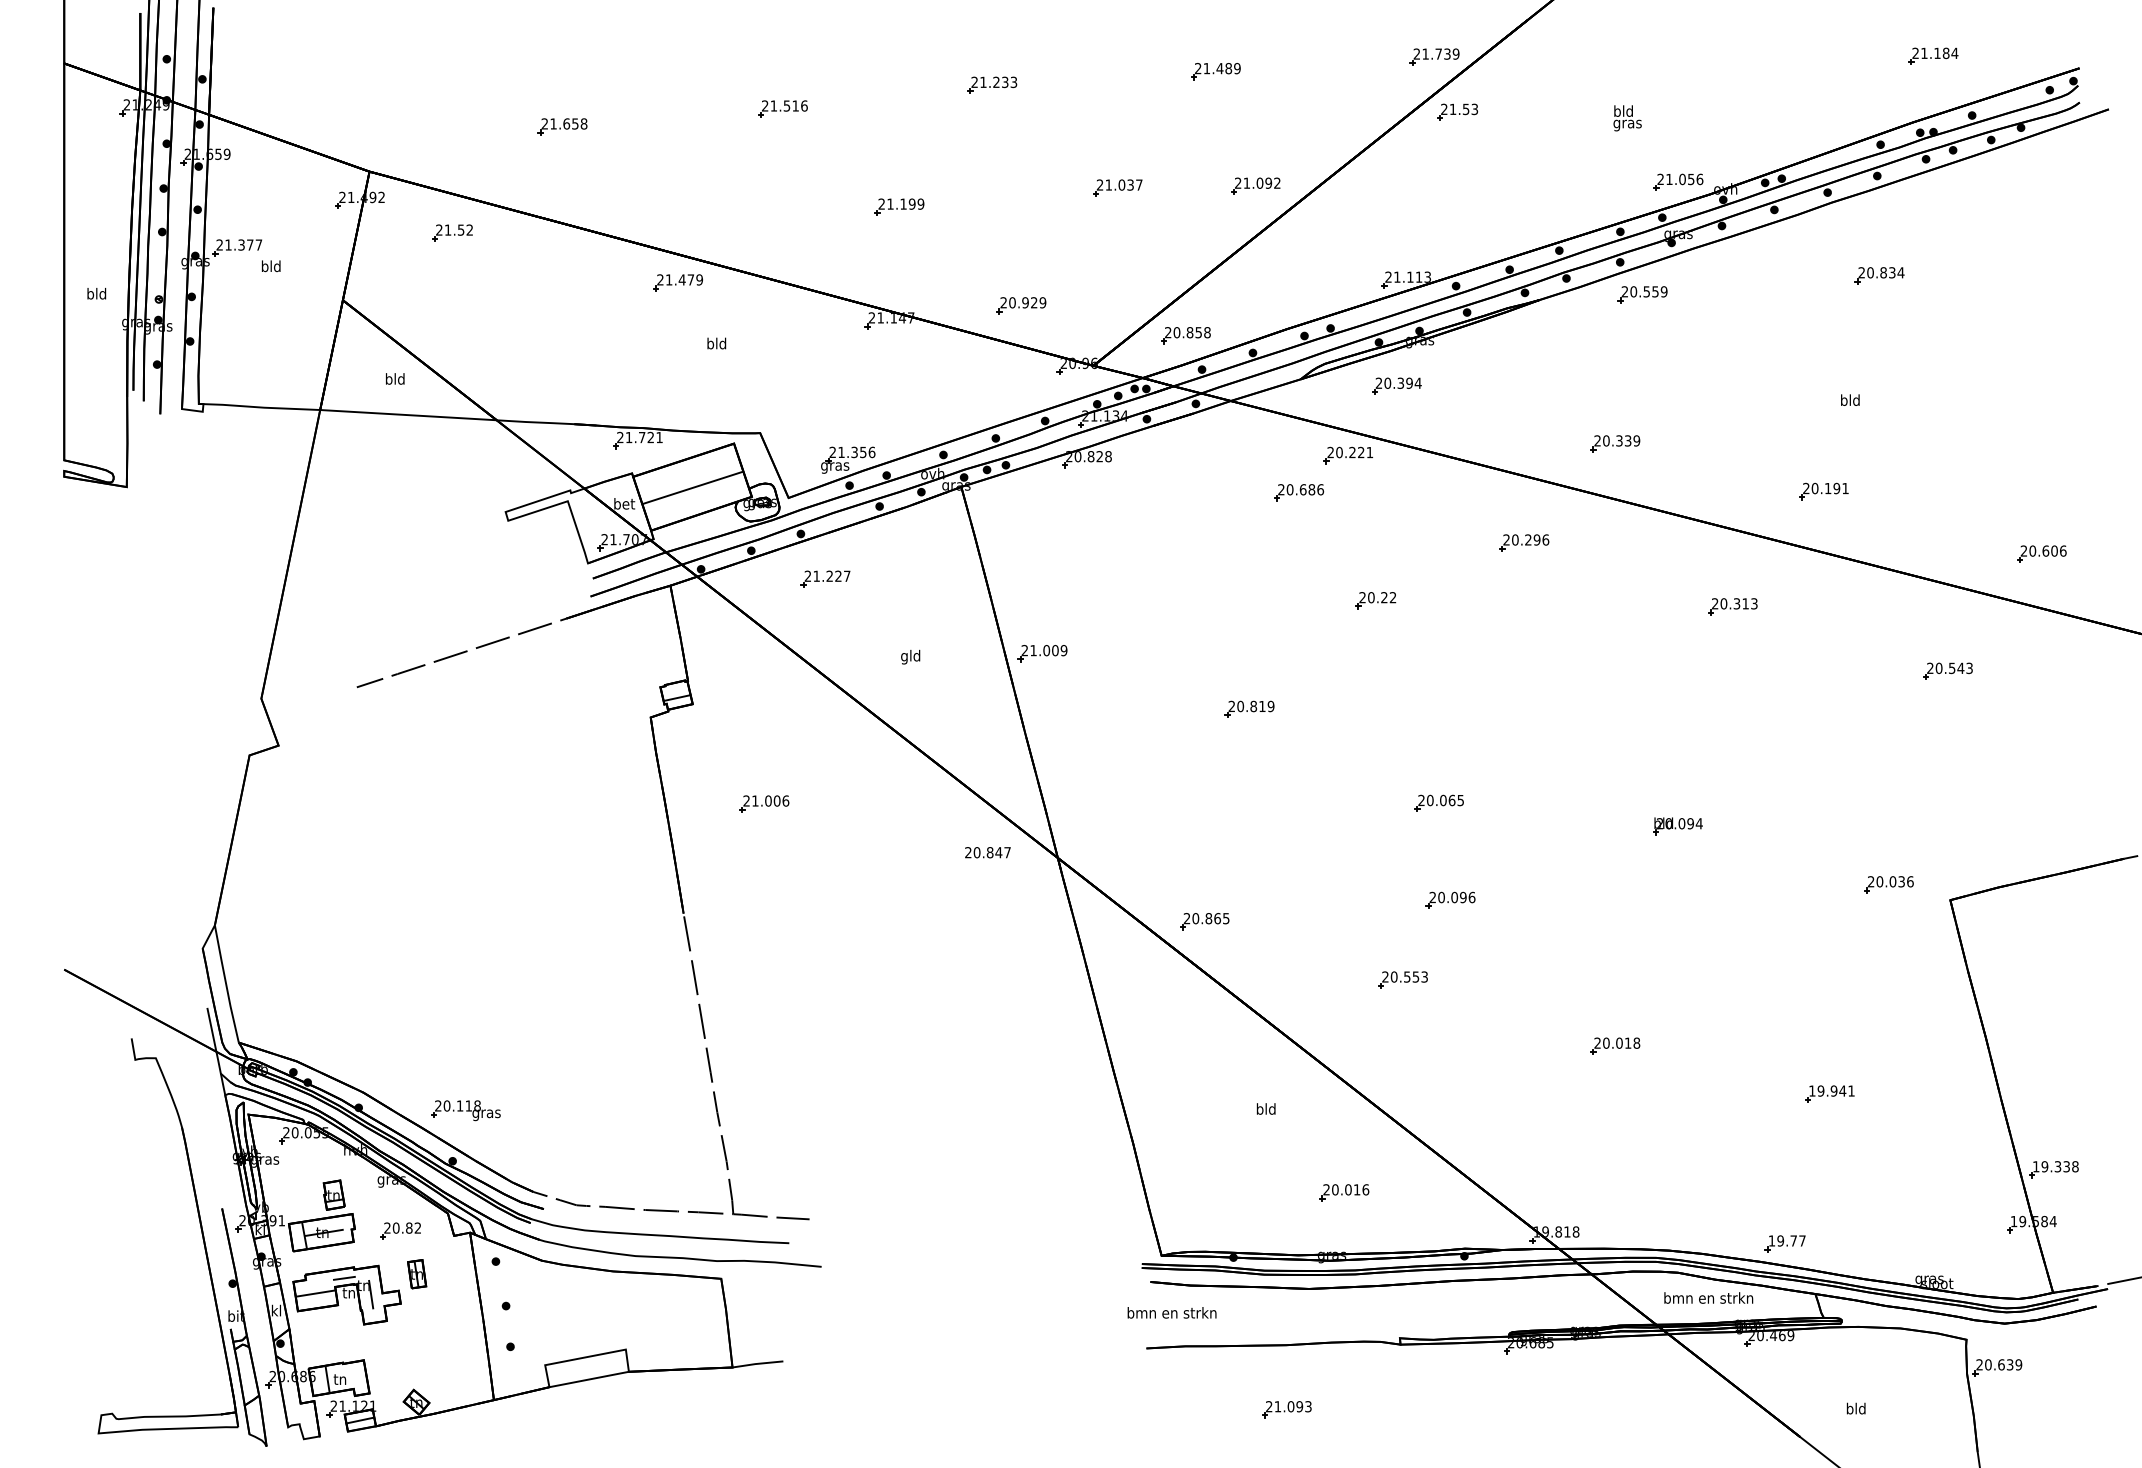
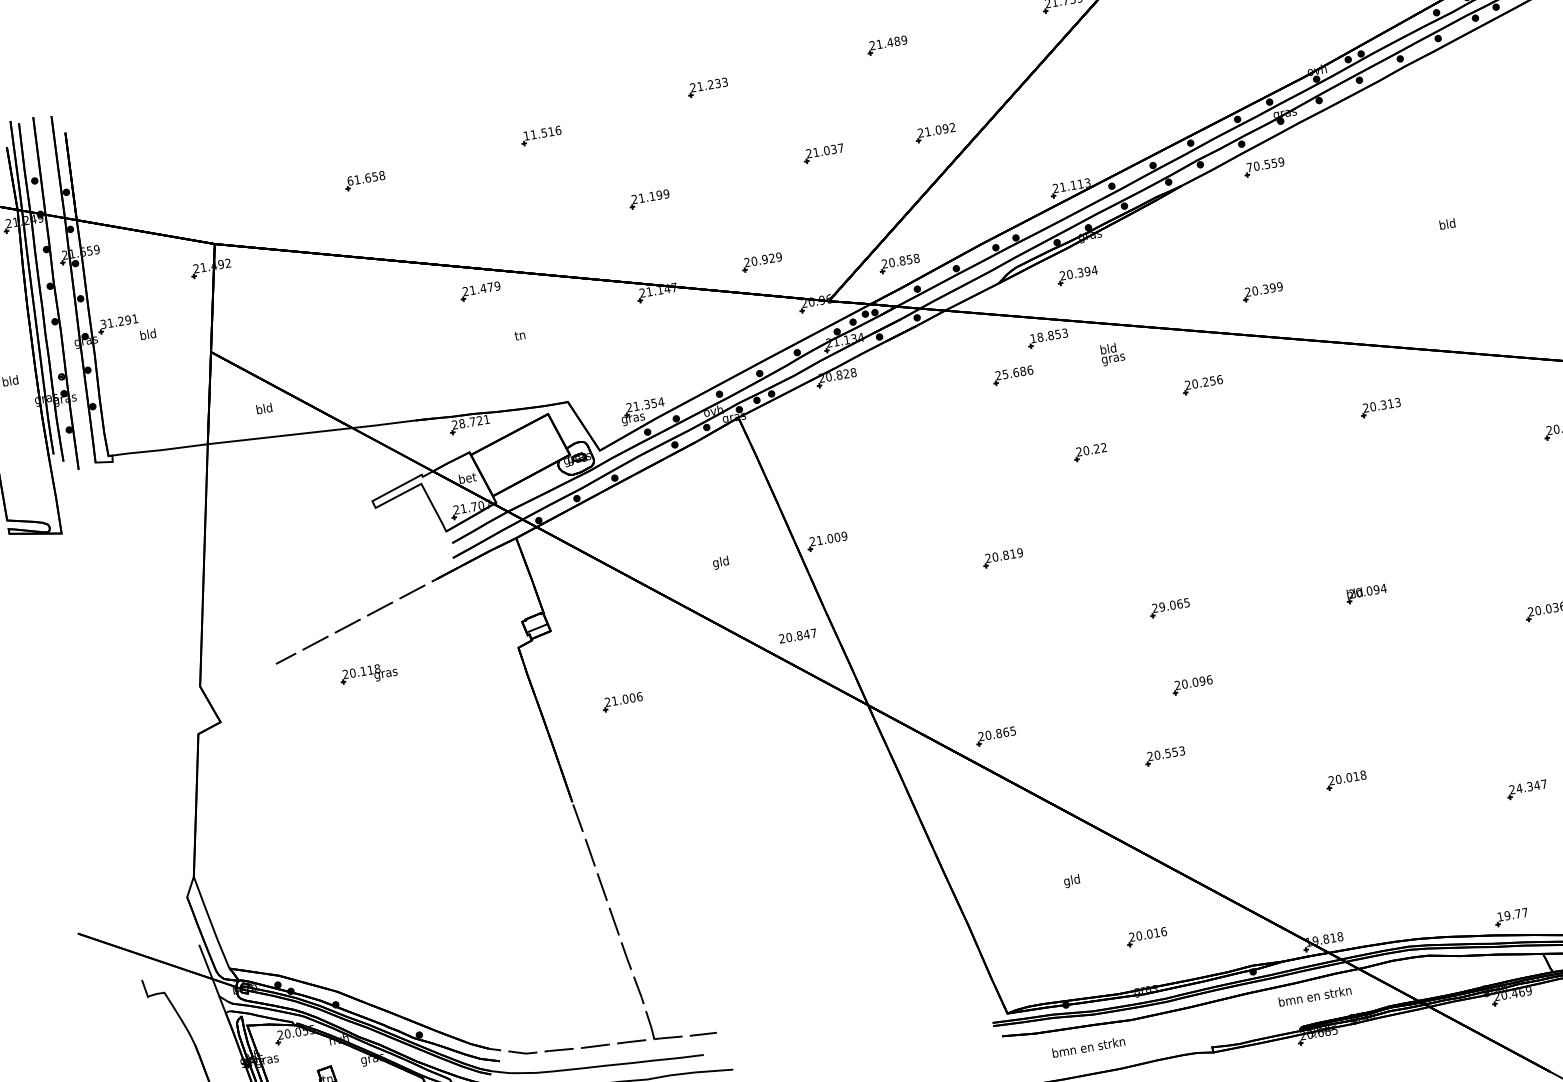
text: (765, 105) -> (526, 135), 21.516 -> 11.516
part: (1457, 111) -> (1088, 44), removed
text: (1627, 118) -> (1112, 354), moved
text: (544, 123) -> (349, 180), 21.658 -> 61.658
part: (1678, 181) -> (1277, 70), removed
part: (452, 232) -> (290, 281), removed
text: (239, 244) -> (119, 321), 21.377 -> 31.291
part: (1879, 275) -> (1453, 118), removed
text: (1624, 291) -> (1249, 167), 20.559 -> 70.559
text: (716, 343) -> (519, 335), bld -> tn
text: (628, 437) -> (461, 423), 21.721 -> 28.721
text: (1627, 440) -> (1272, 287), 20.339 -> 20.399
text: (871, 452) -> (660, 402), 21.356 -> 21.354
text: (1350, 452) -> (1049, 335), 20.221 -> 18.853
line: (692, 487) -> (520, 455), removed
text: (1289, 489) -> (1004, 374), 20.686 -> 25.686
part: (1823, 491) -> (1438, 301), removed
text: (1536, 539) -> (1212, 380), 20.296 -> 20.256
part: (825, 578) -> (640, 510), removed
text: (1429, 800) -> (1161, 607), 20.065 -> 29.065
text: (987, 852) -> (797, 635), moved
text: (1831, 1090) -> (1527, 786), 19.941 -> 24.347
part: (465, 1110) -> (368, 674), moved
text: (1259, 1110) -> (1066, 882), bld -> gld
text: (1708, 1297) -> (1314, 995), moved
text: (1171, 1312) -> (1088, 1047), moved

